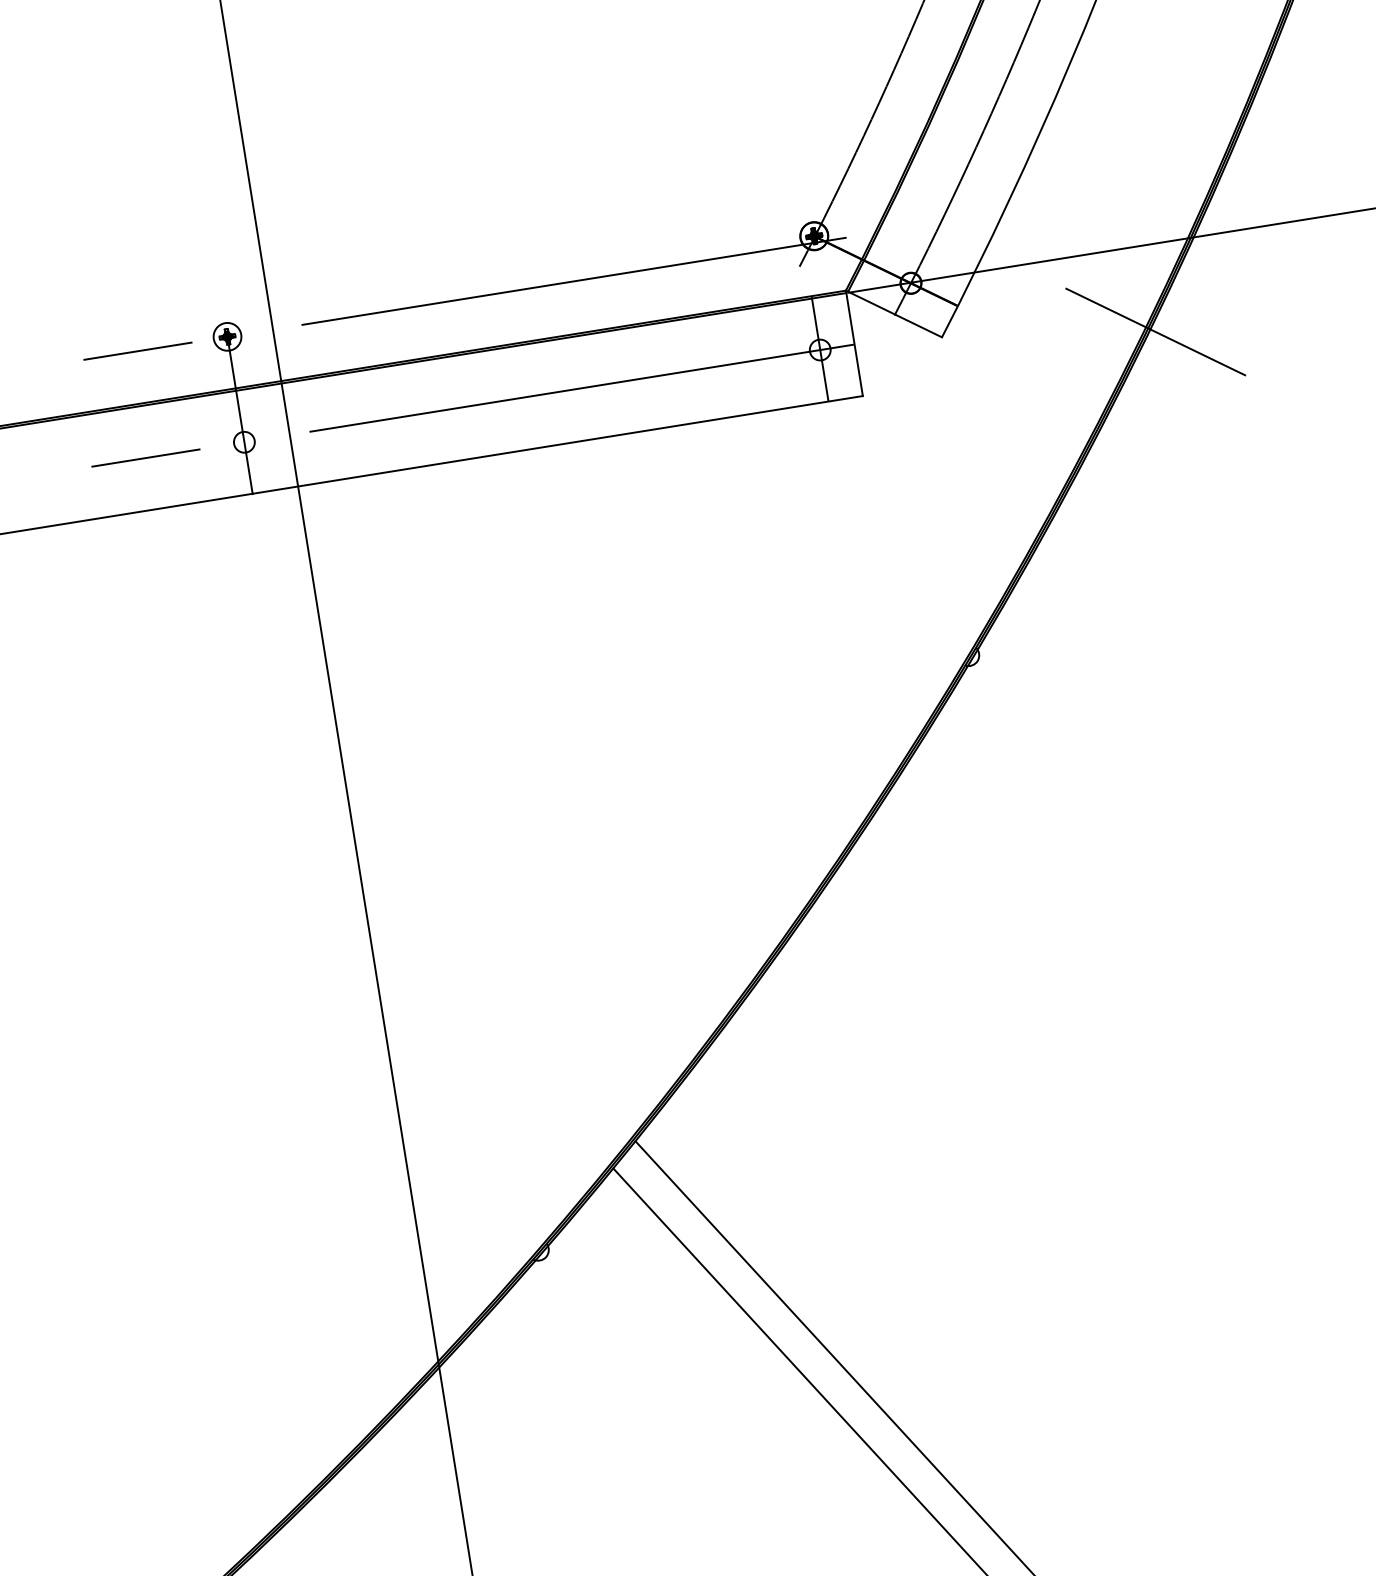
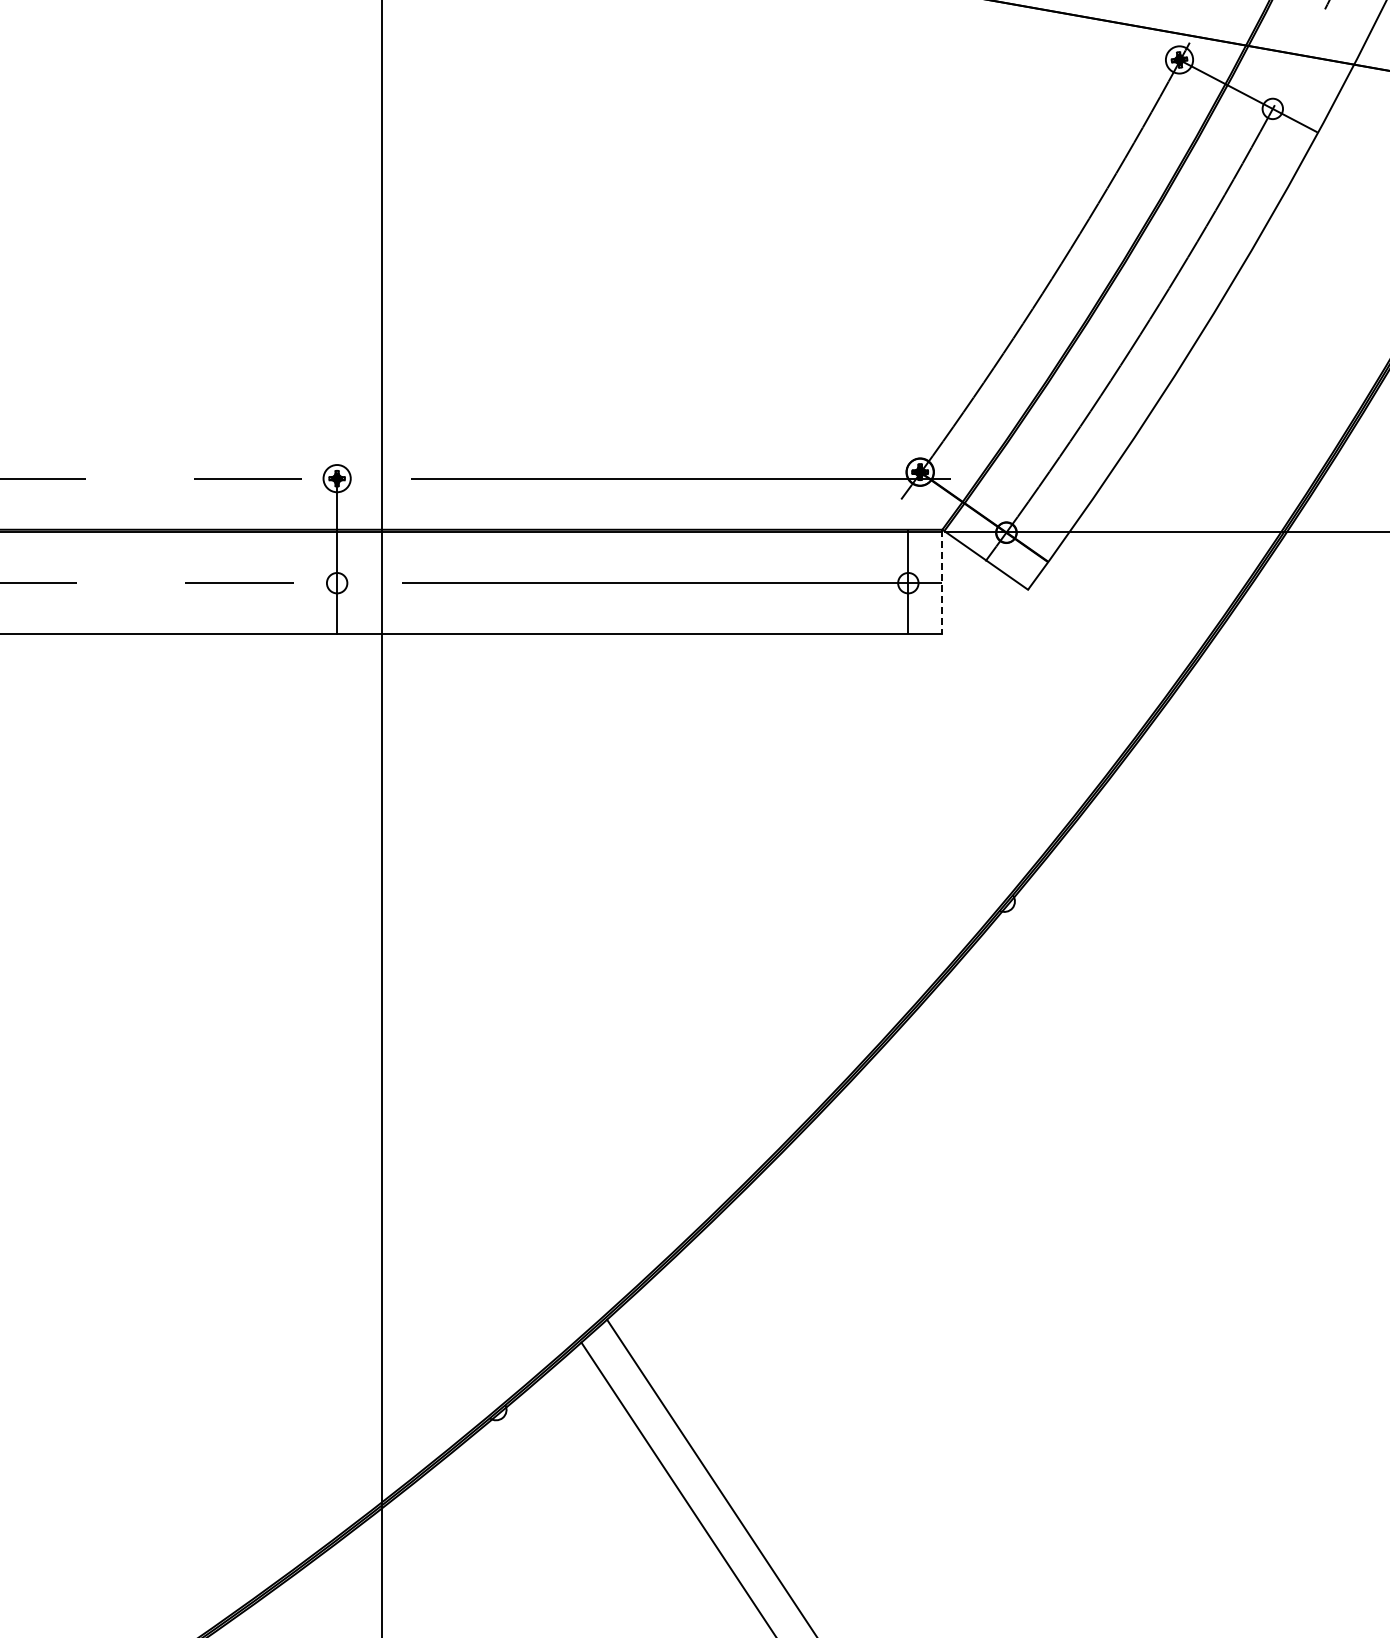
line: (1155, 331) -> (1235, 617), removed
line: (854, 343) -> (942, 582), solid -> dashed

